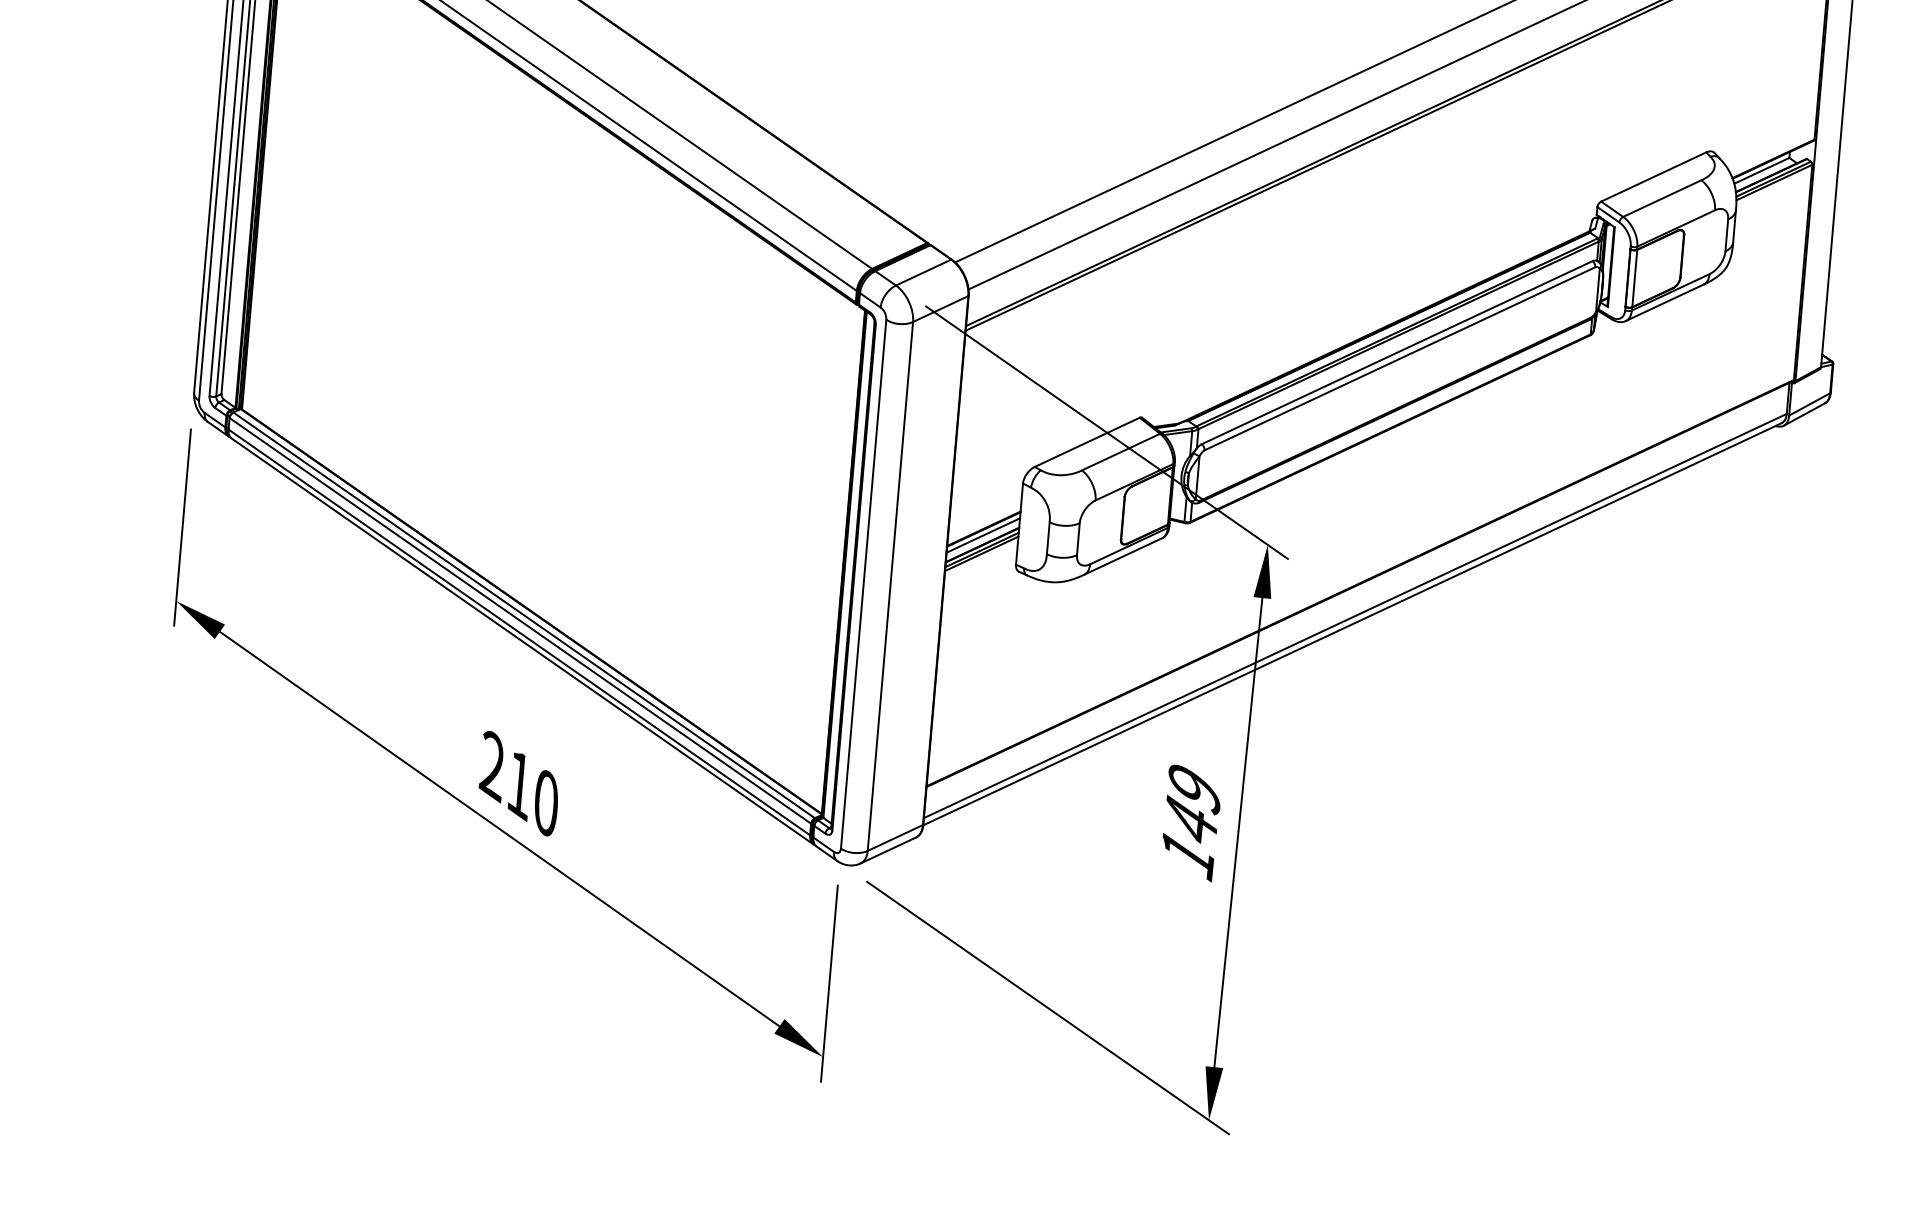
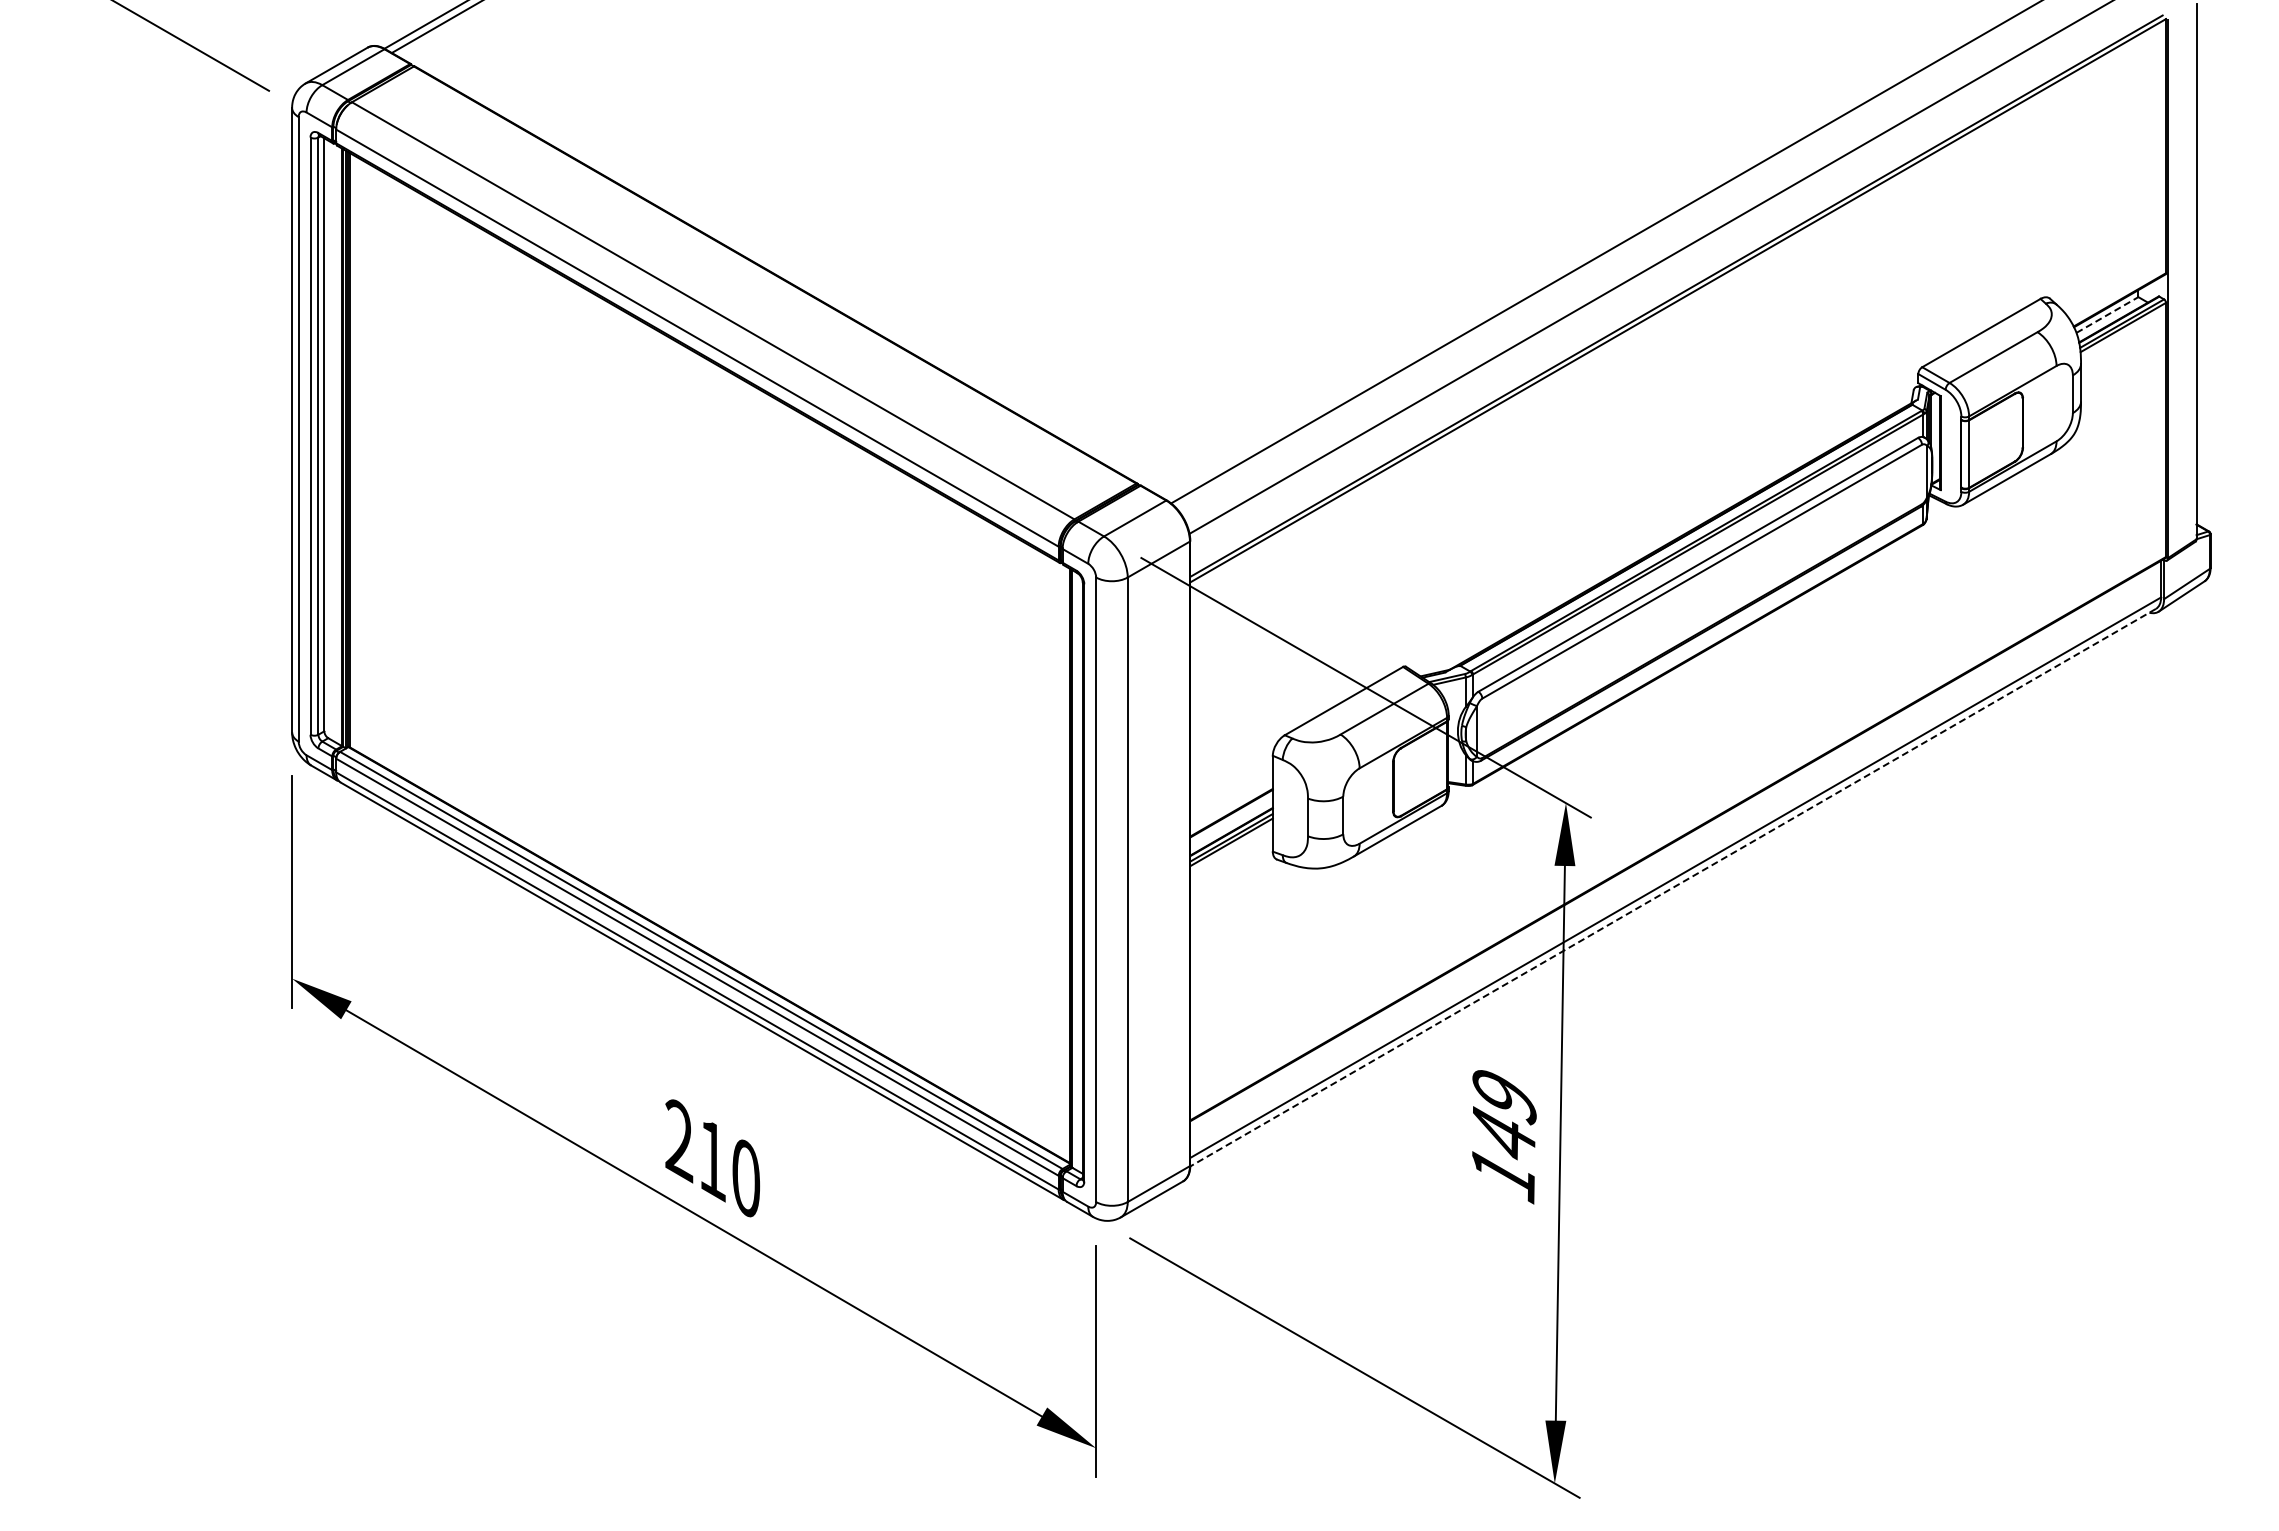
line: (1761, 171) -> (2107, 315), solid -> dashed
line: (983, 535) -> (1231, 820), removed
line: (1351, 624) -> (1672, 887), solid -> dashed

